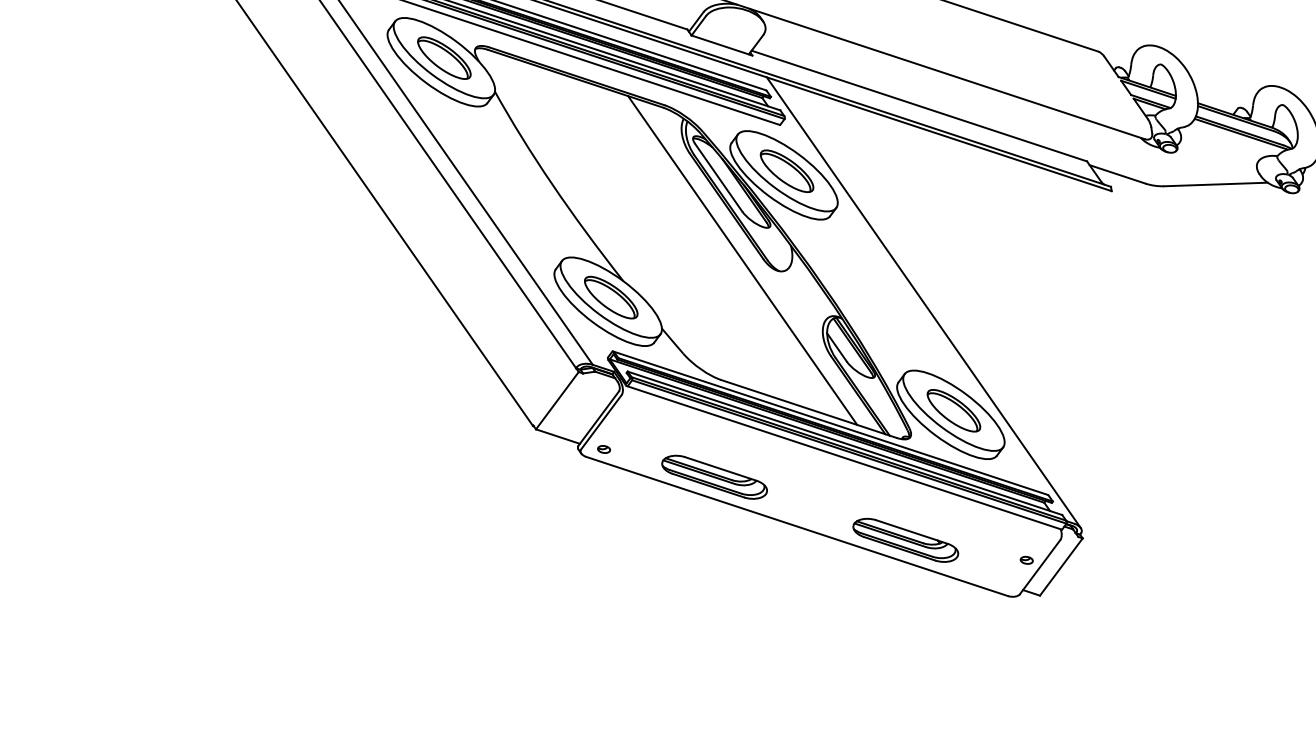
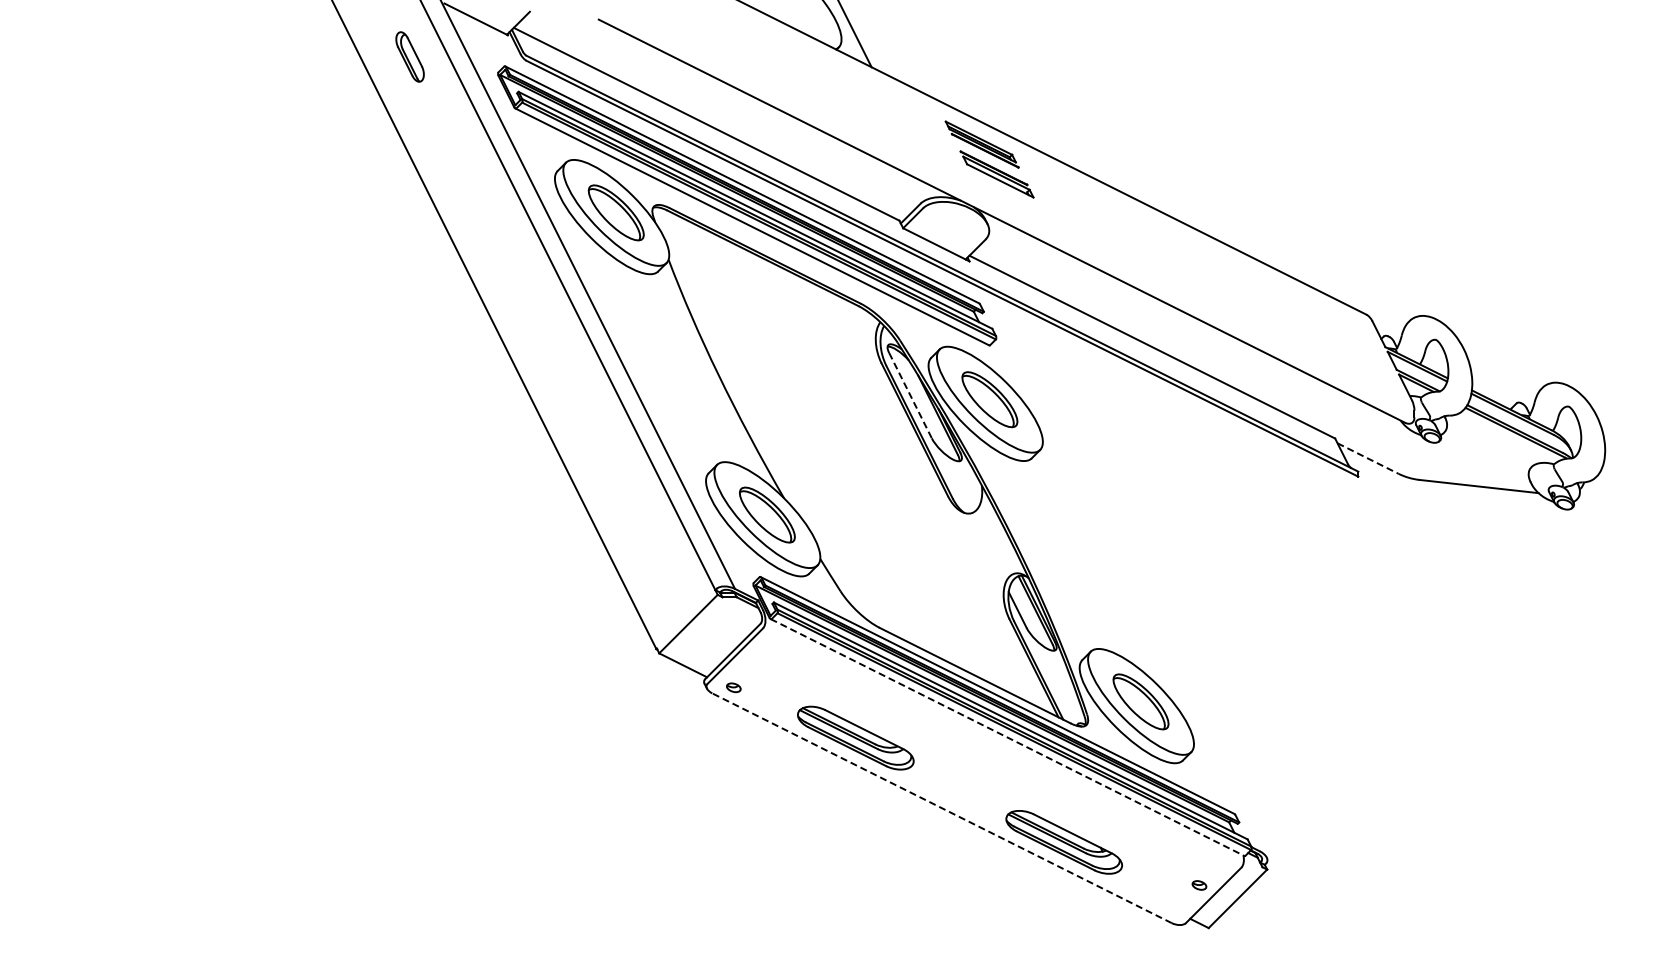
line: (1118, 174) -> (1368, 458), solid -> dashed
line: (718, 177) -> (910, 395), solid -> dashed
line: (742, 260) -> (923, 494), removed
line: (923, 302) -> (1124, 572), removed
line: (844, 457) -> (1007, 737), solid -> dashed
line: (797, 526) -> (942, 808), solid -> dashed

